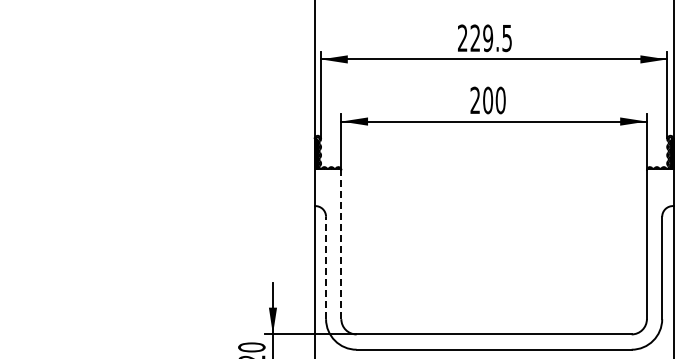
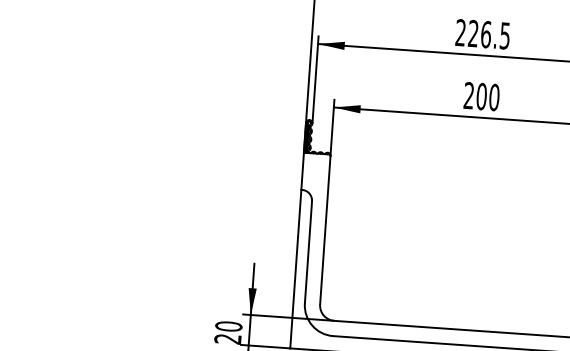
text: (488, 38) -> (486, 34), 229.5 -> 226.5
line: (341, 244) -> (325, 230), dashed -> solid
line: (326, 267) -> (308, 251), dashed -> solid

